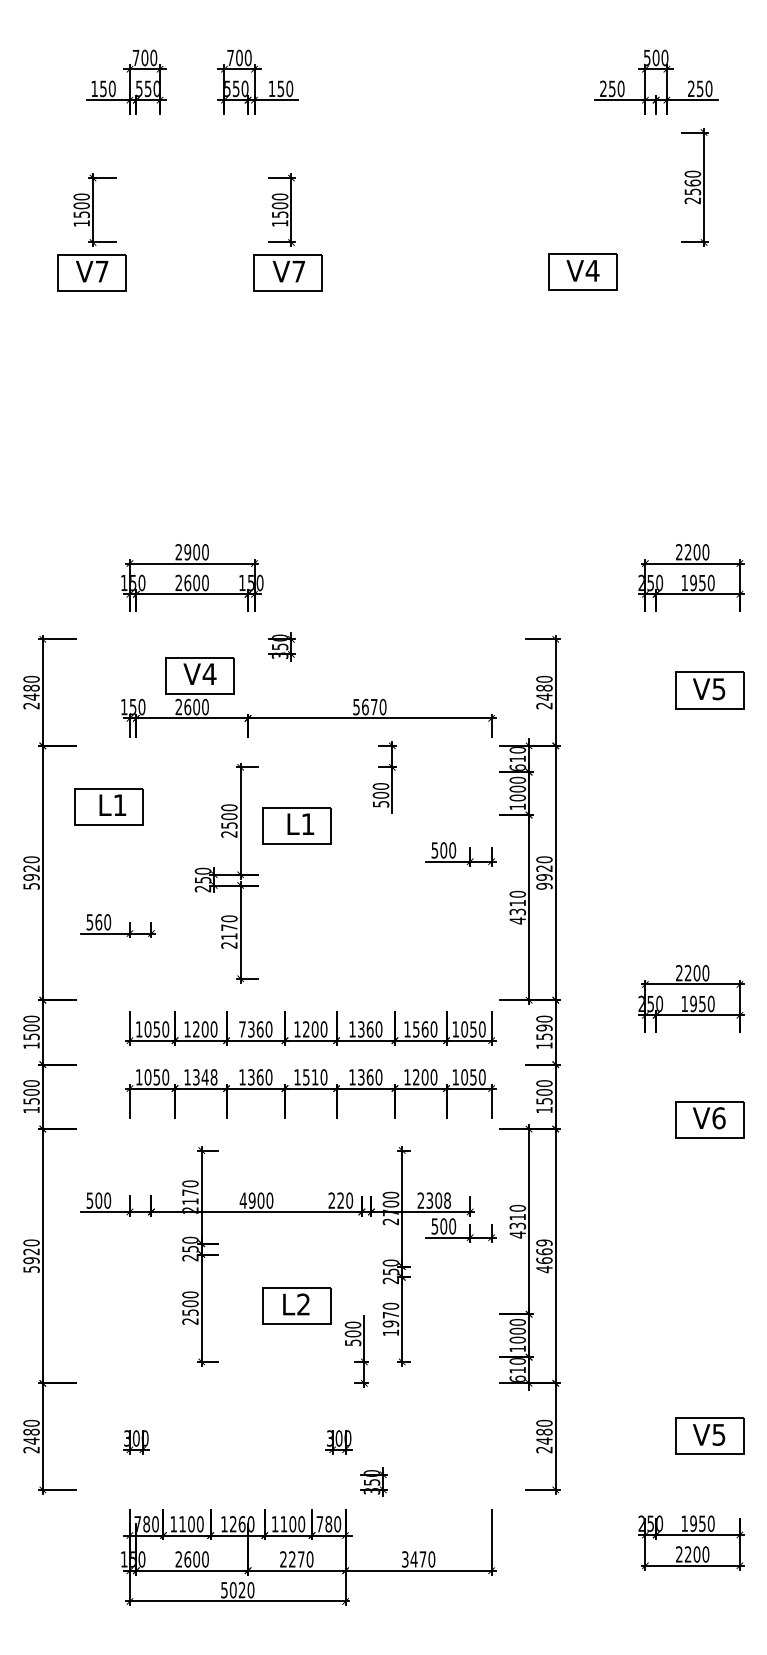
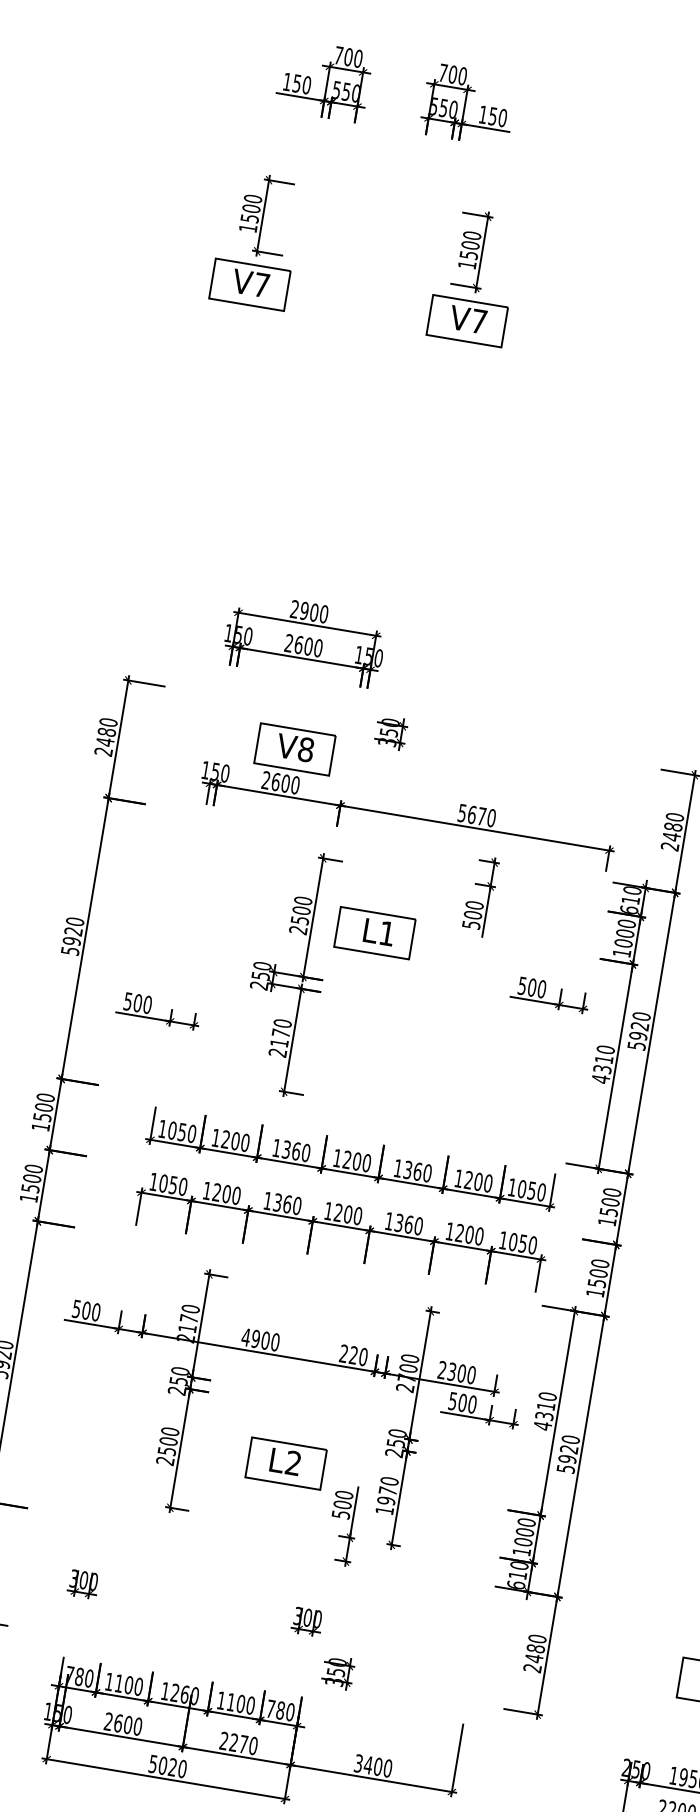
text: (209, 674) -> (305, 750), V4 -> V8
part: (108, 806) -> (170, 877), removed
text: (544, 885) -> (636, 1044), 9920 -> 5920
text: (98, 922) -> (137, 1003), 560 -> 500
text: (544, 1027) -> (610, 1201), 1590 -> 1500
text: (242, 1029) -> (276, 1148), 7360 -> 1360
text: (420, 1029) -> (473, 1181), 1560 -> 1200
text: (205, 1077) -> (227, 1194), 1348 -> 1200
text: (310, 1077) -> (343, 1213), 1510 -> 1200
text: (447, 1200) -> (471, 1374), 2308 -> 2300
text: (544, 1256) -> (568, 1454), 4669 -> 5920
text: (422, 1559) -> (377, 1766), 3470 -> 3400

